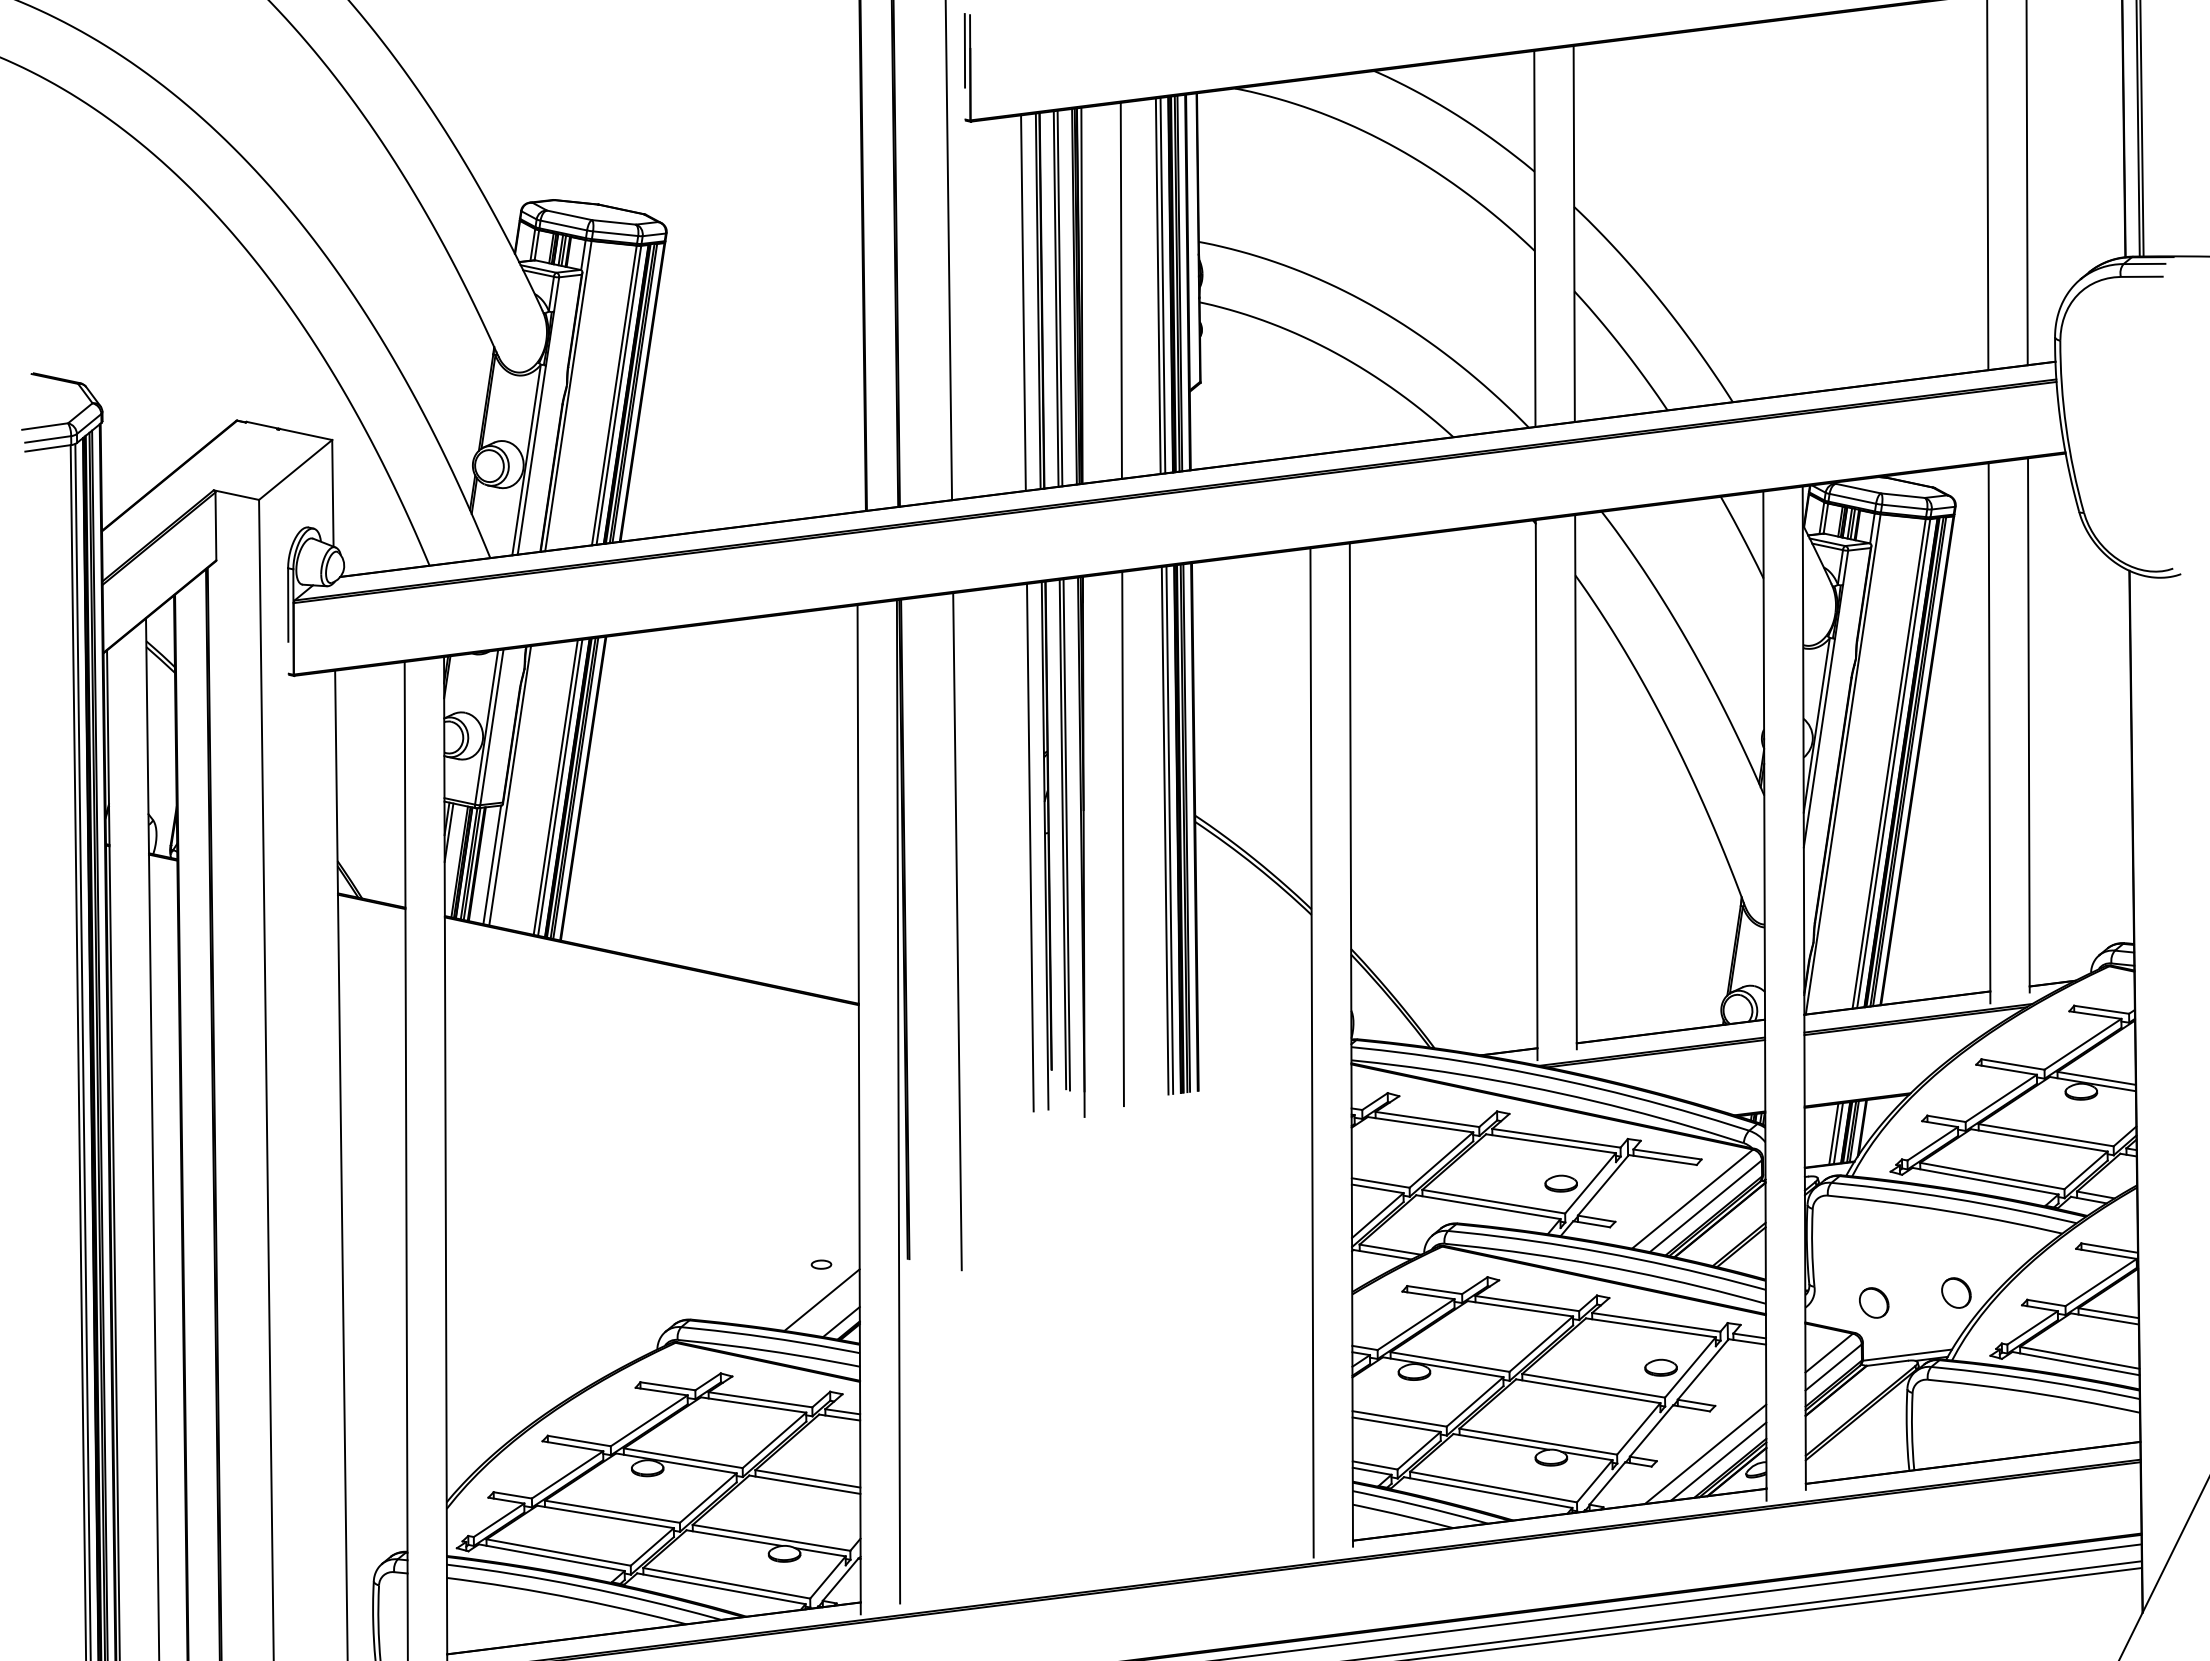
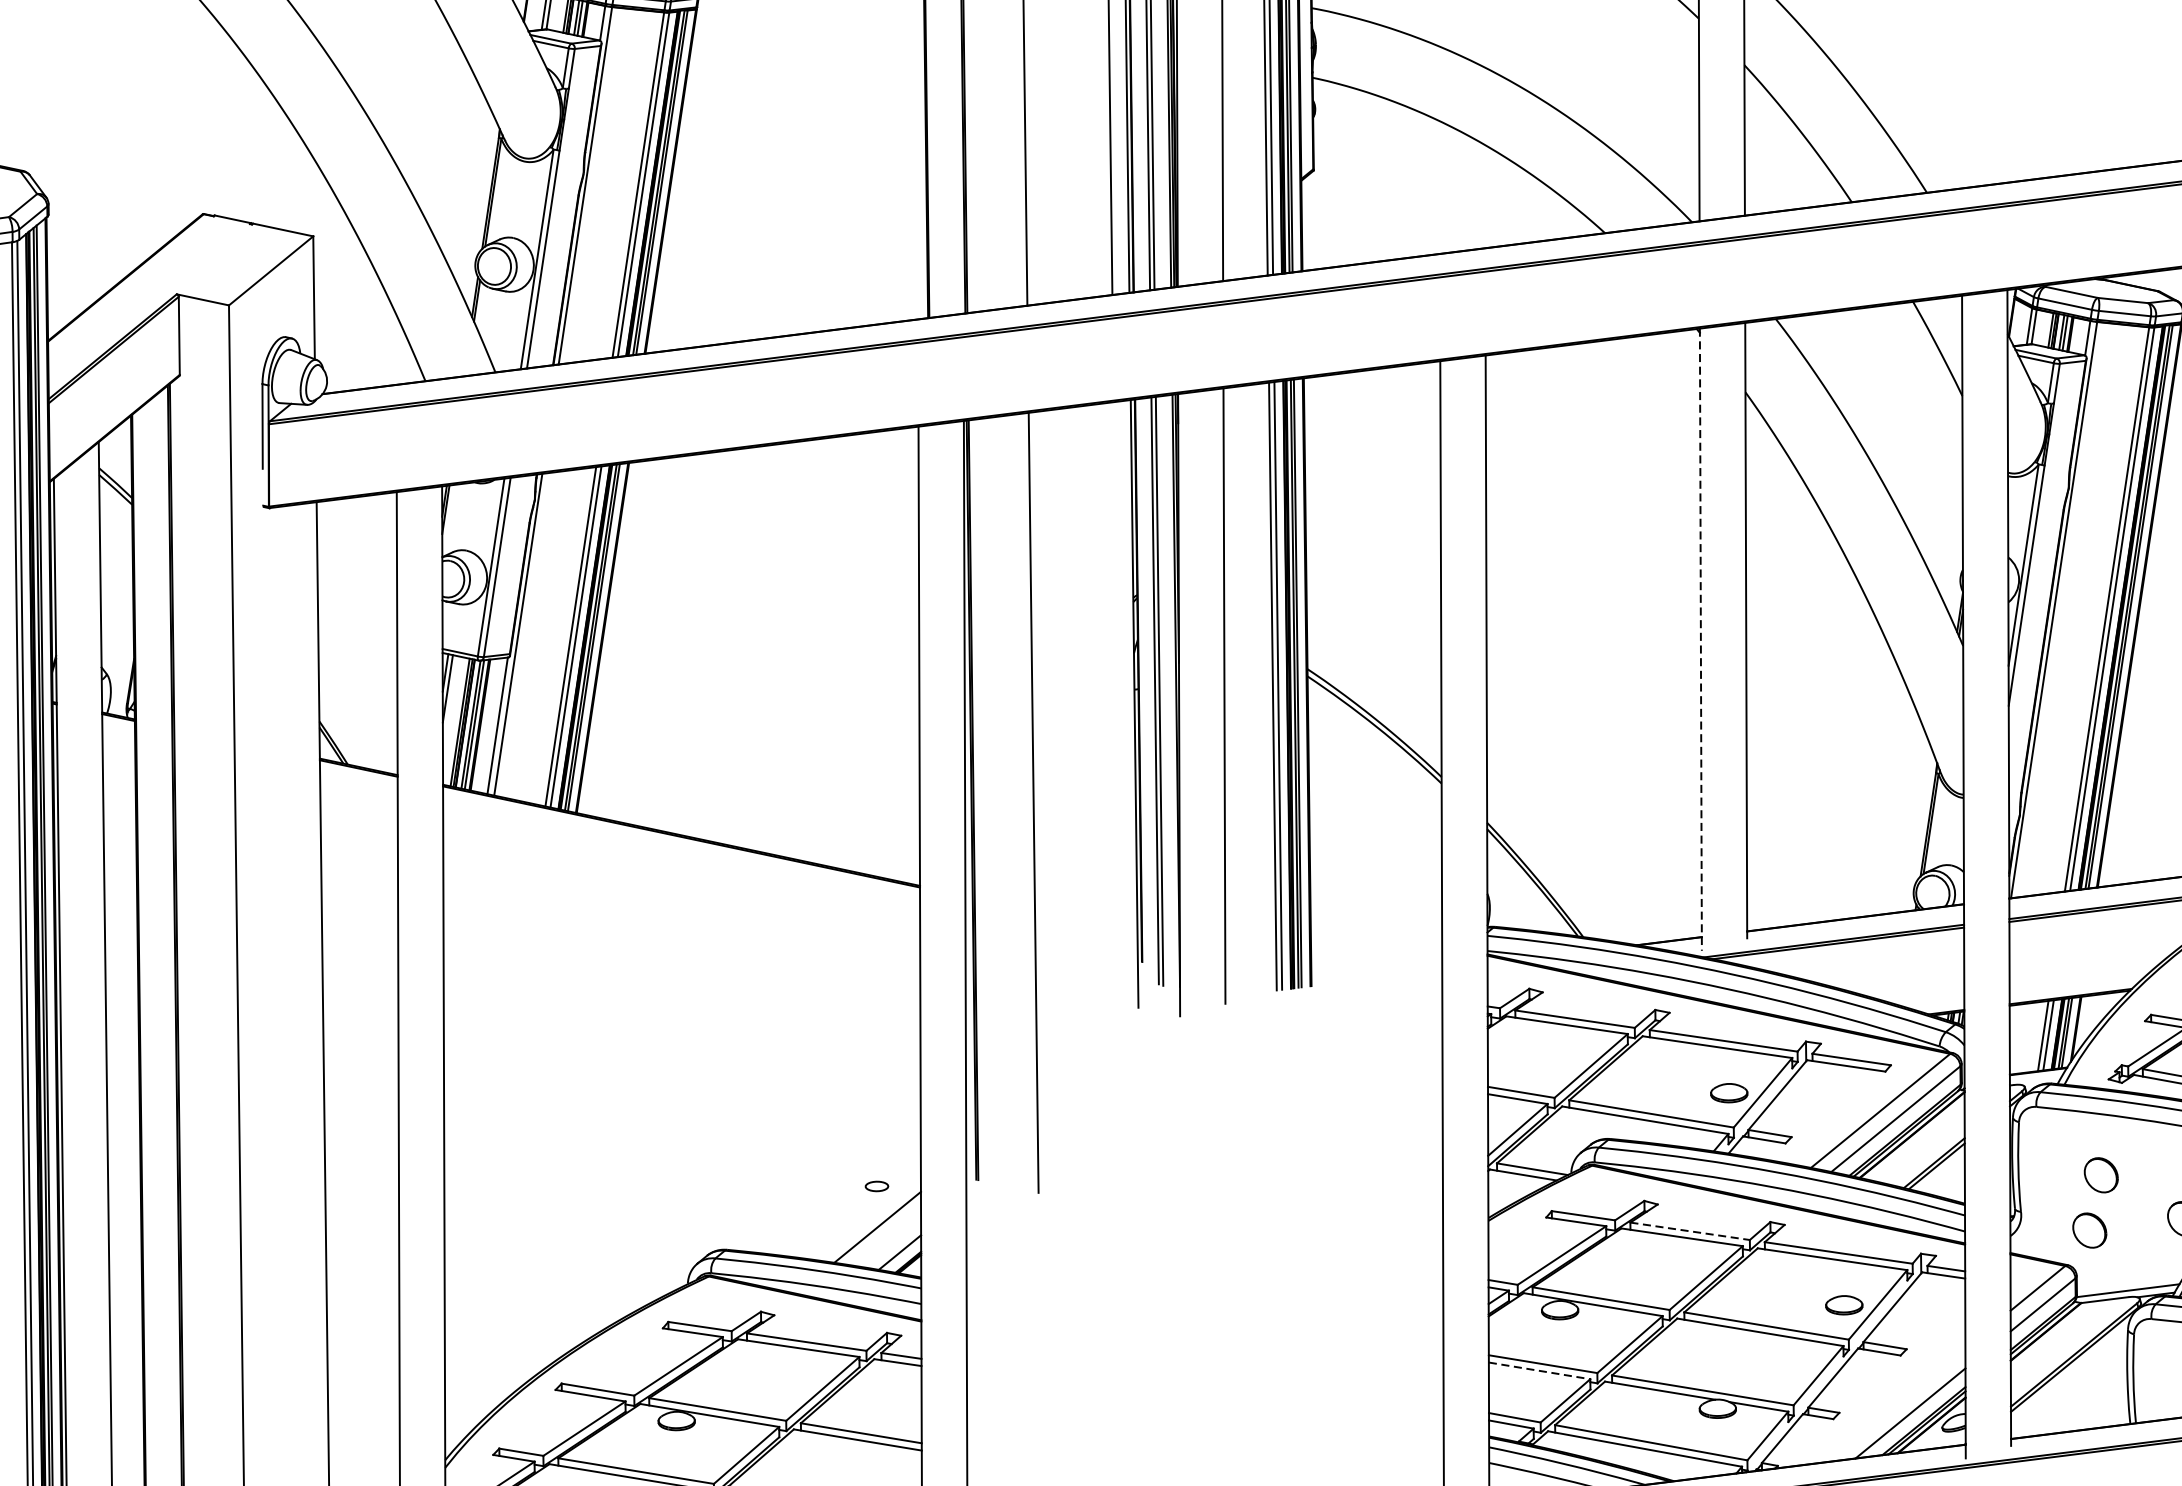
line: (1536, 790) -> (1700, 640), solid -> dashed
line: (1030, 847) -> (1117, 705), removed
part: (1884, 1254) -> (2101, 1174), added
line: (1527, 1303) -> (1690, 1231), solid -> dashed
line: (1396, 1424) -> (1539, 1370), solid -> dashed
line: (1705, 1454) -> (1895, 1405), removed

